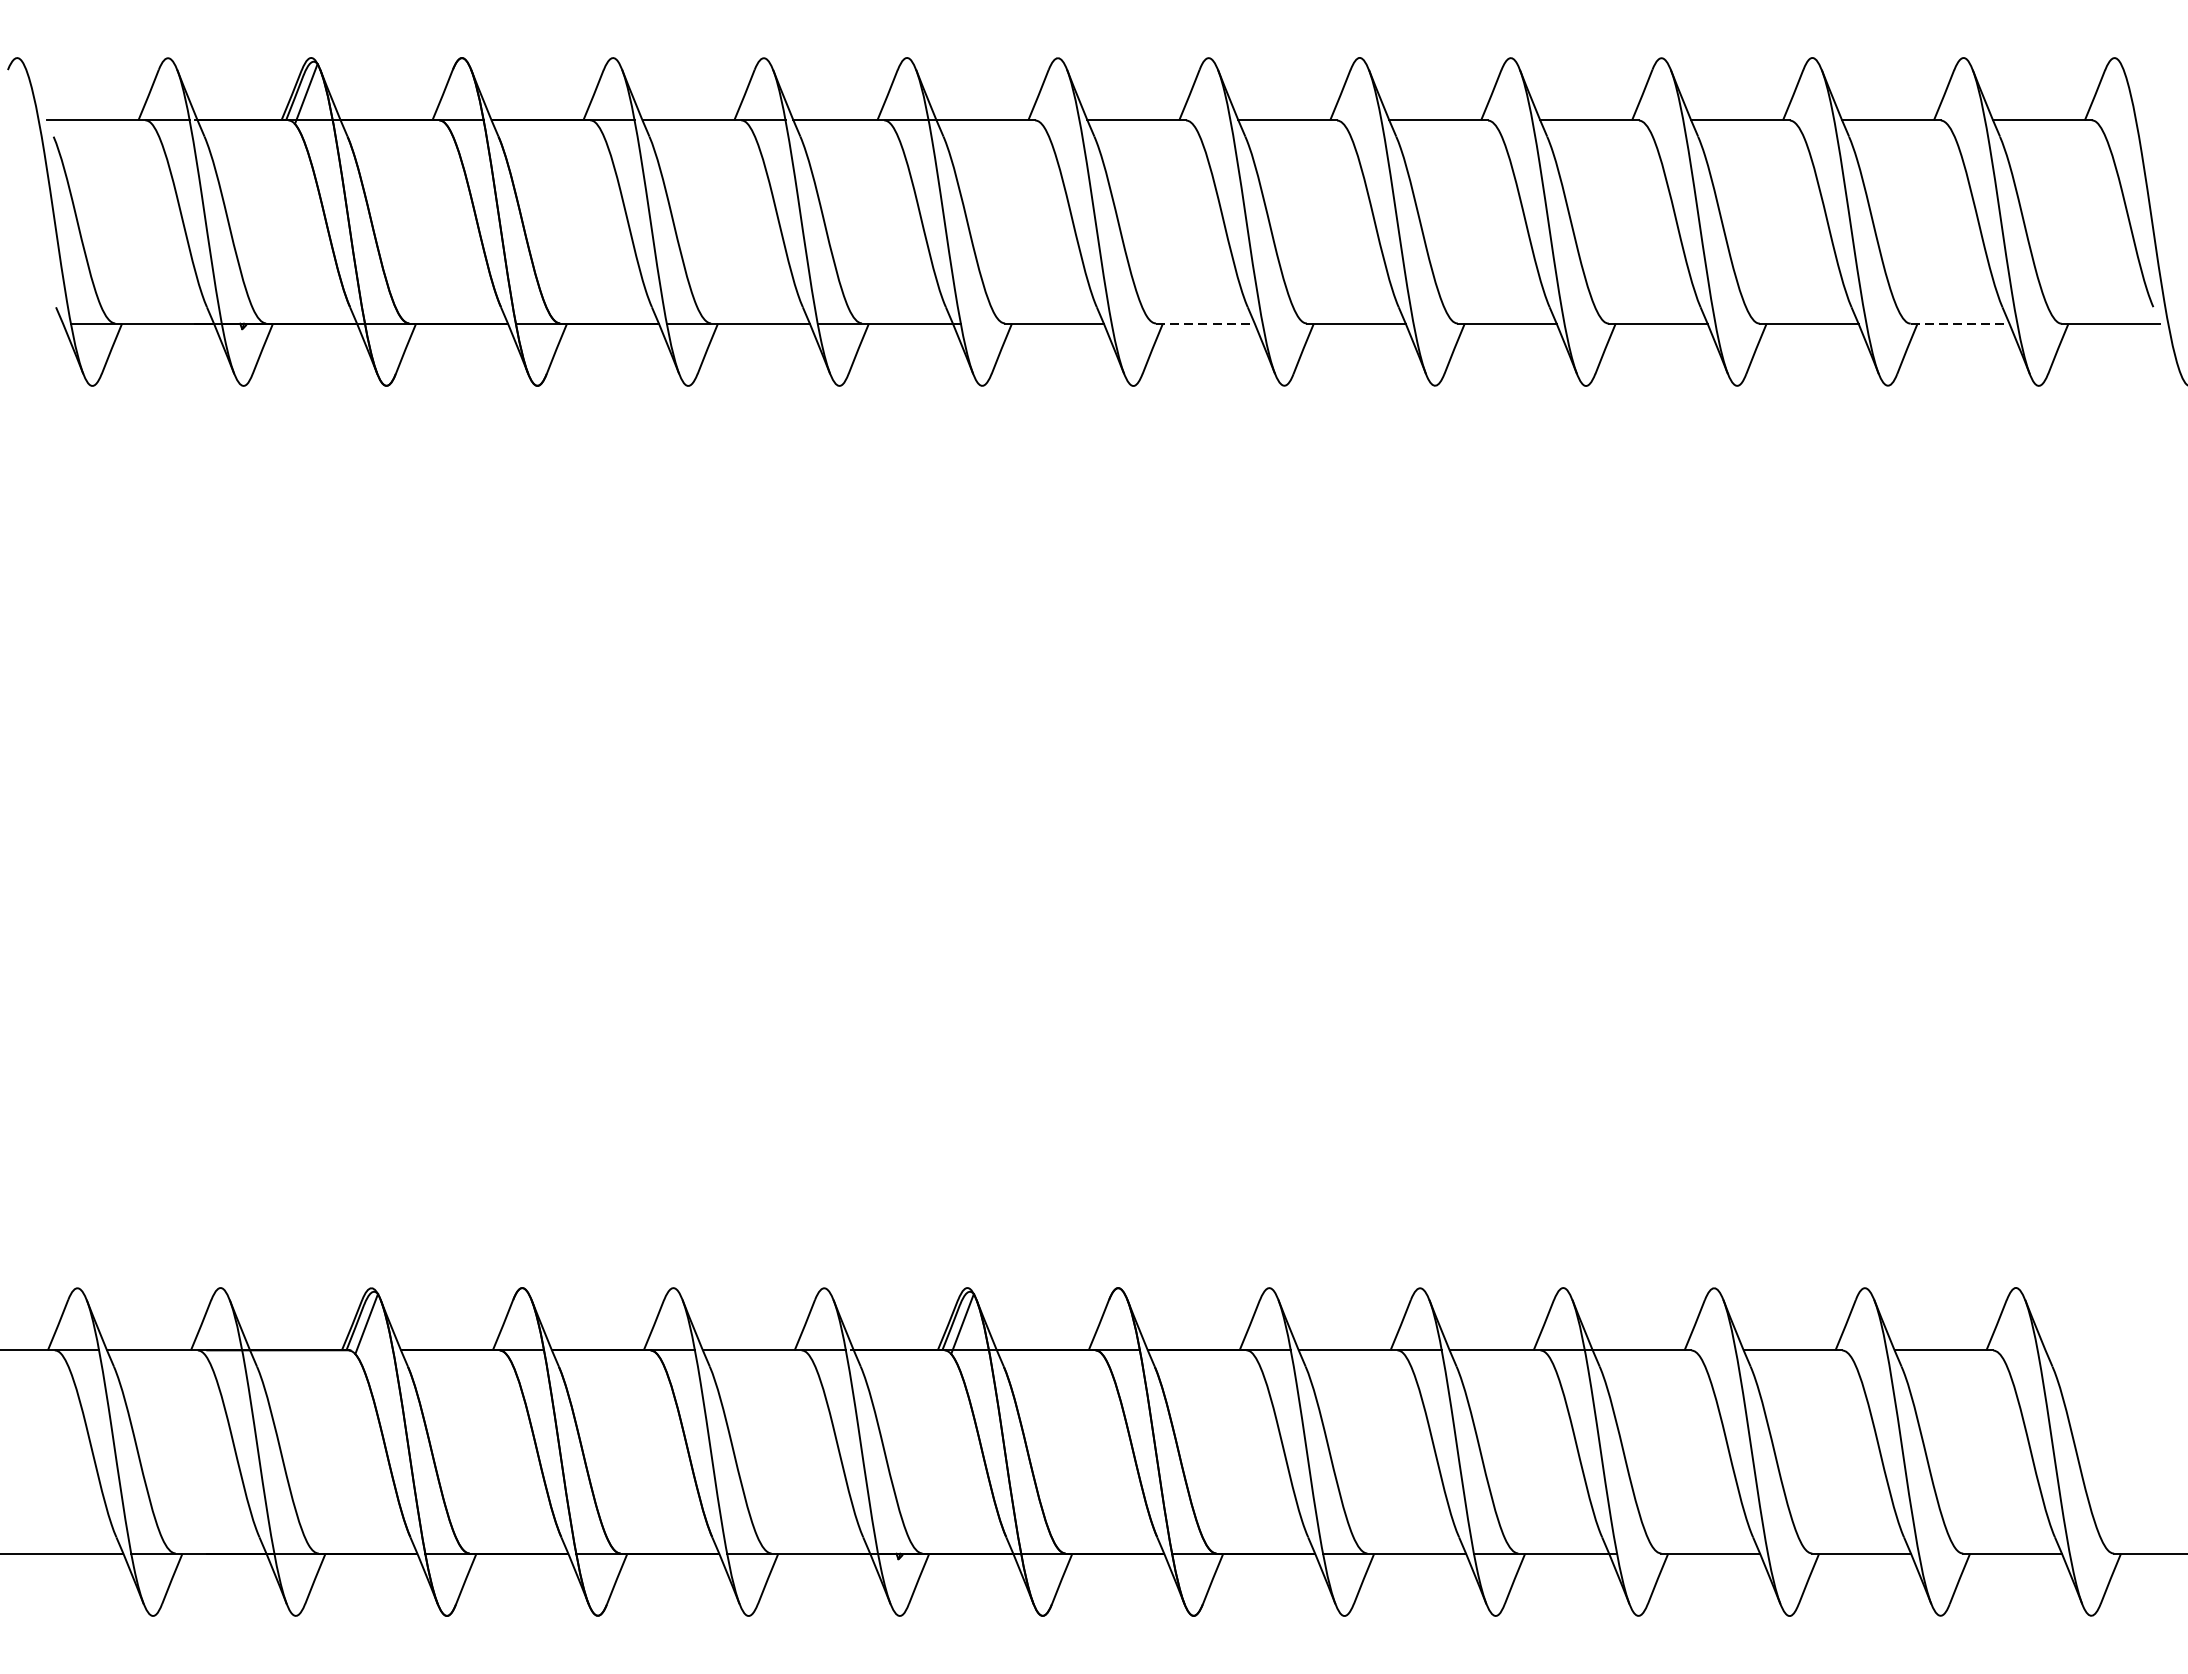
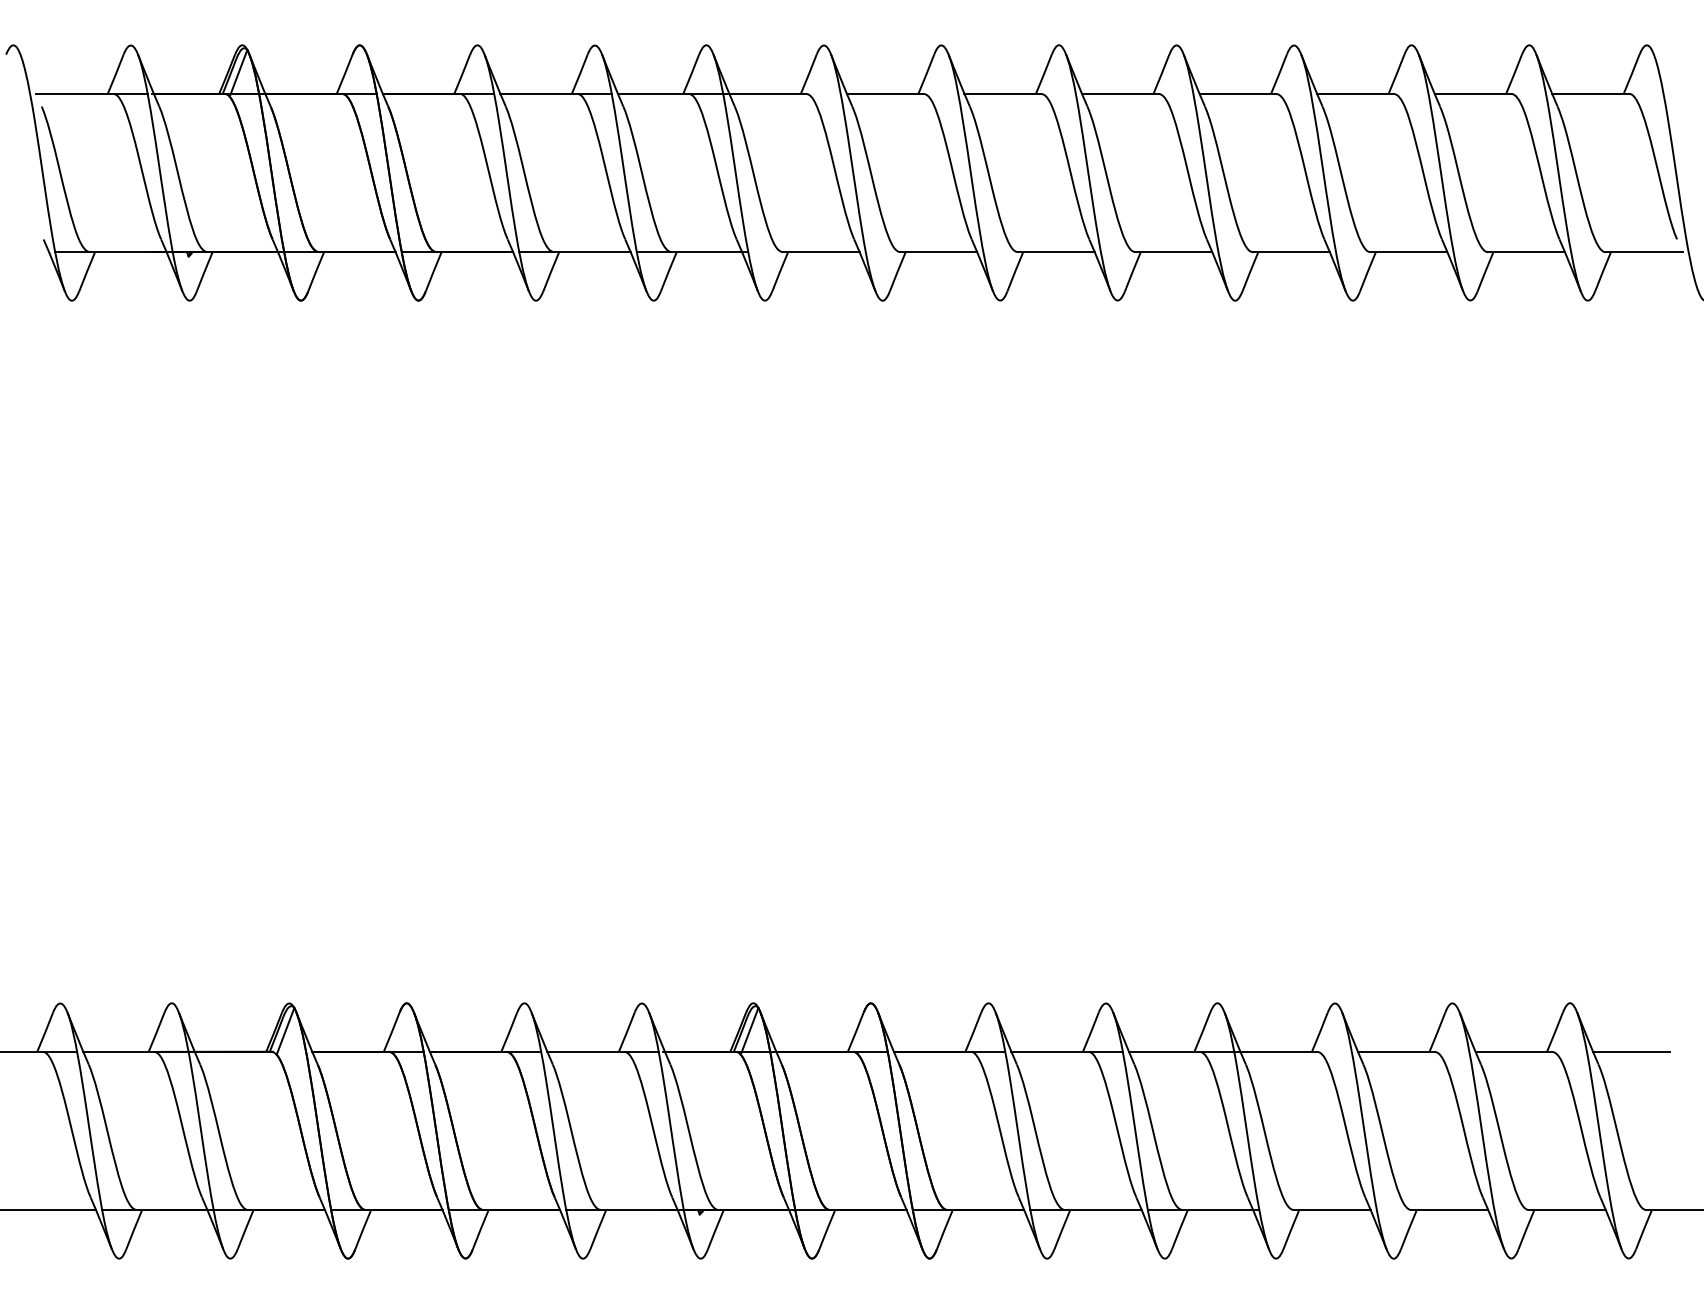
line: (1206, 324) -> (939, 252), dashed -> solid
line: (1961, 324) -> (1527, 252), dashed -> solid
line: (2094, 1349) -> (1631, 1051), added

